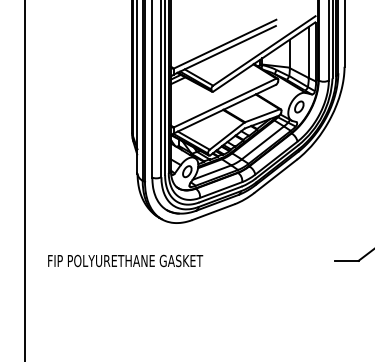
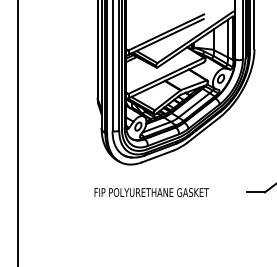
text: (125, 260) -> (151, 192), moved

